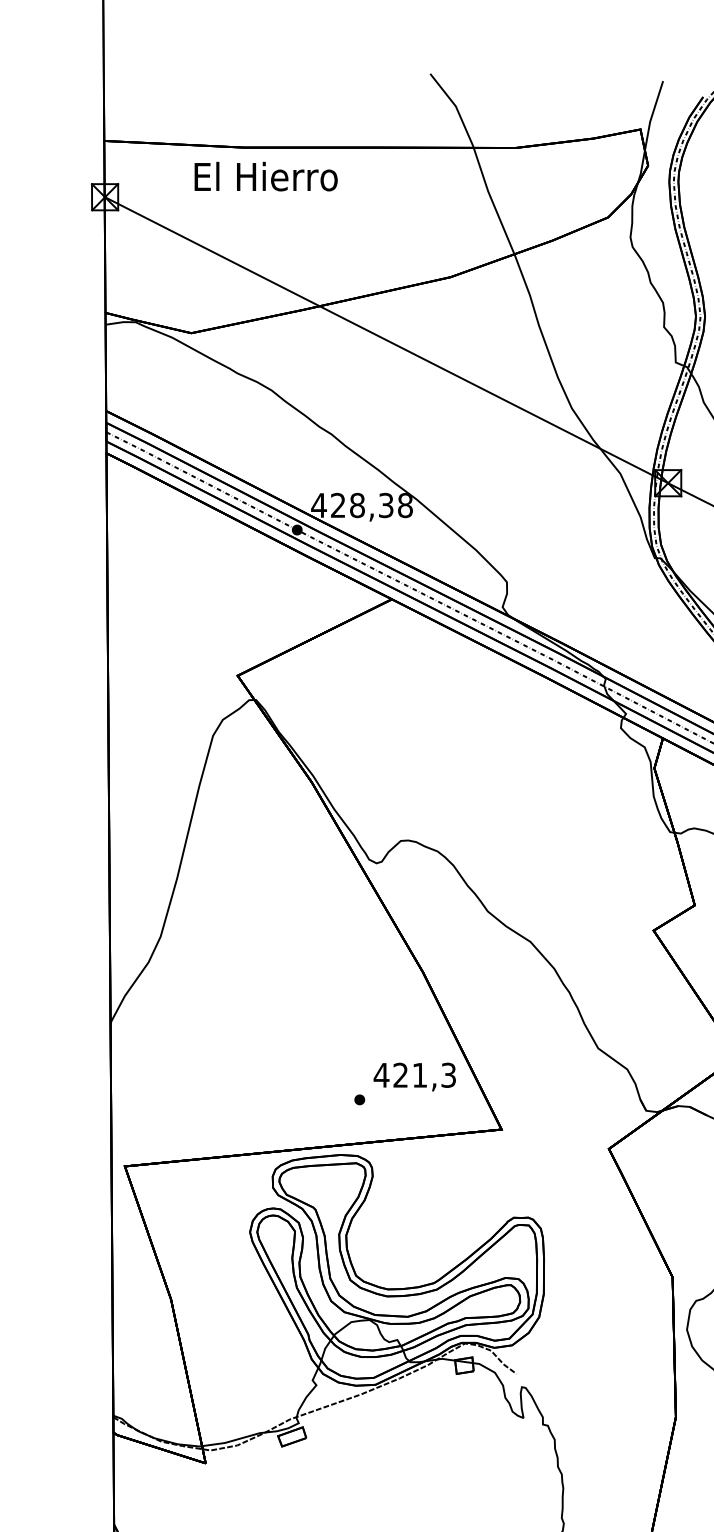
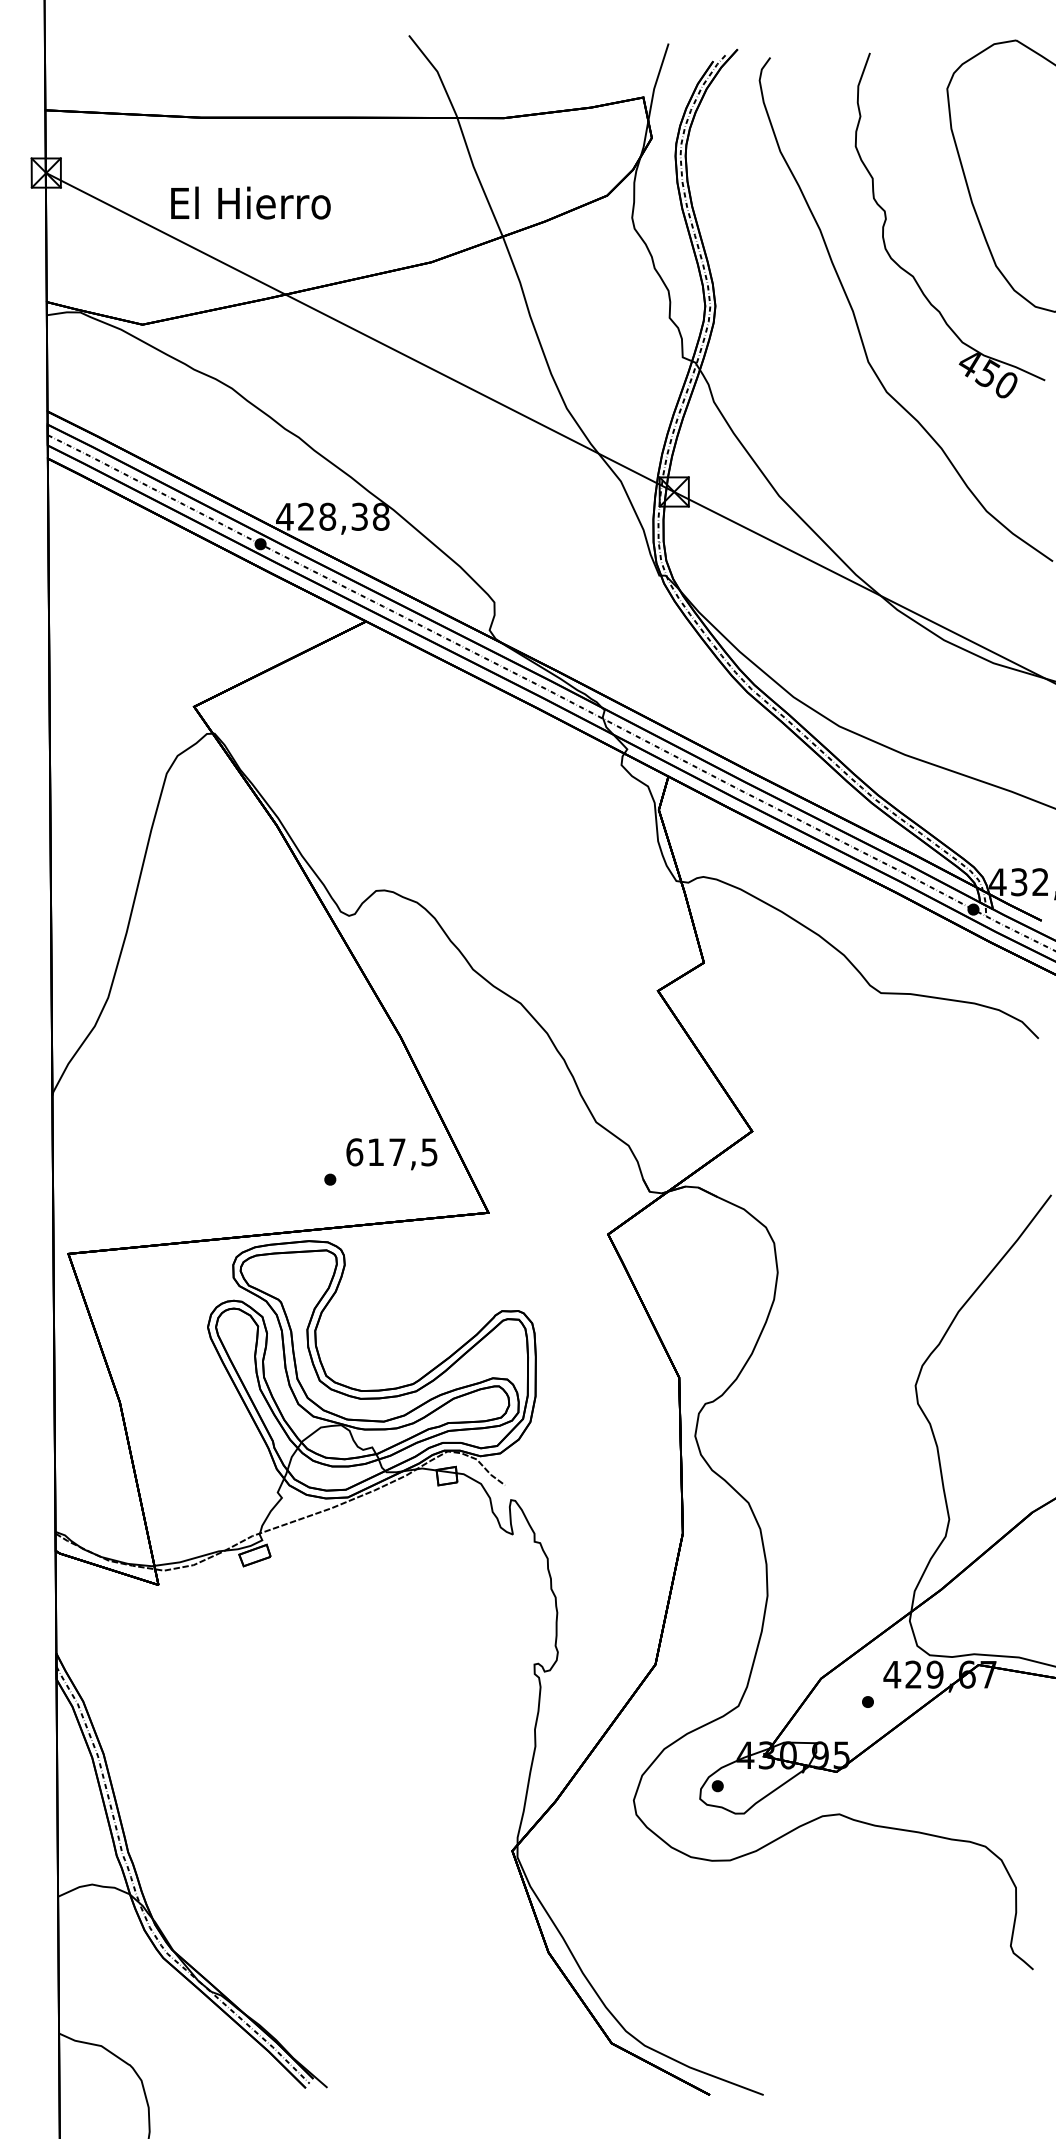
text: (265, 176) -> (250, 202), moved
text: (414, 1075) -> (391, 1152), 421,3 -> 617,5

